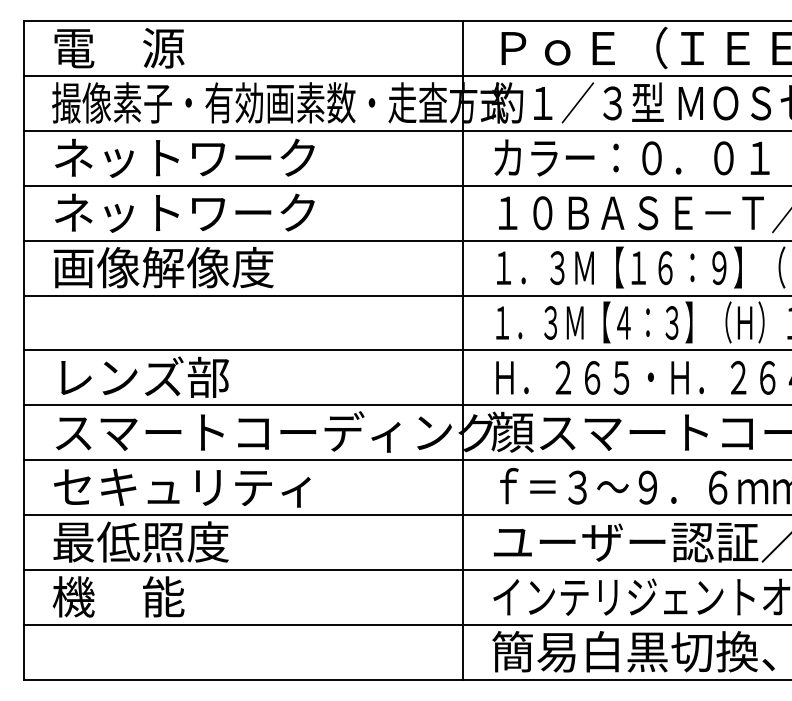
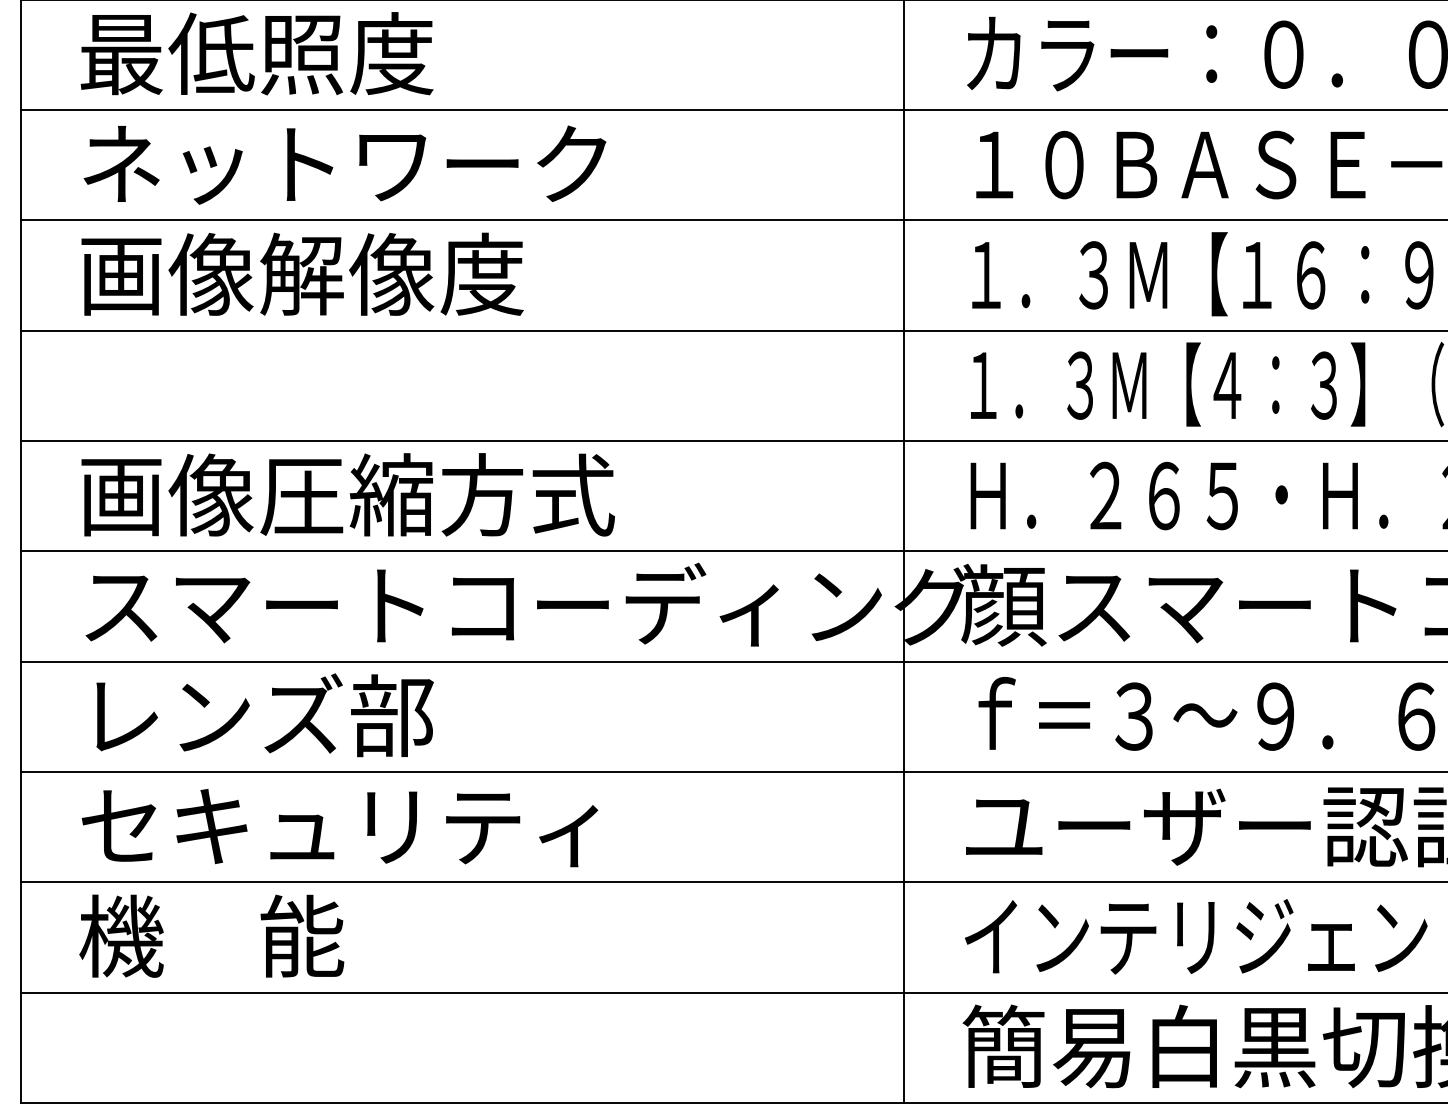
text: (183, 157) -> (342, 53), ネットワーク -> 最低照度
text: (186, 376) -> (348, 493), レンズ部 -> 画像圧縮方式
text: (182, 486) -> (340, 714), セキュリティ -> レンズ部
text: (181, 541) -> (338, 824), 最低照度 -> セキュリティ

